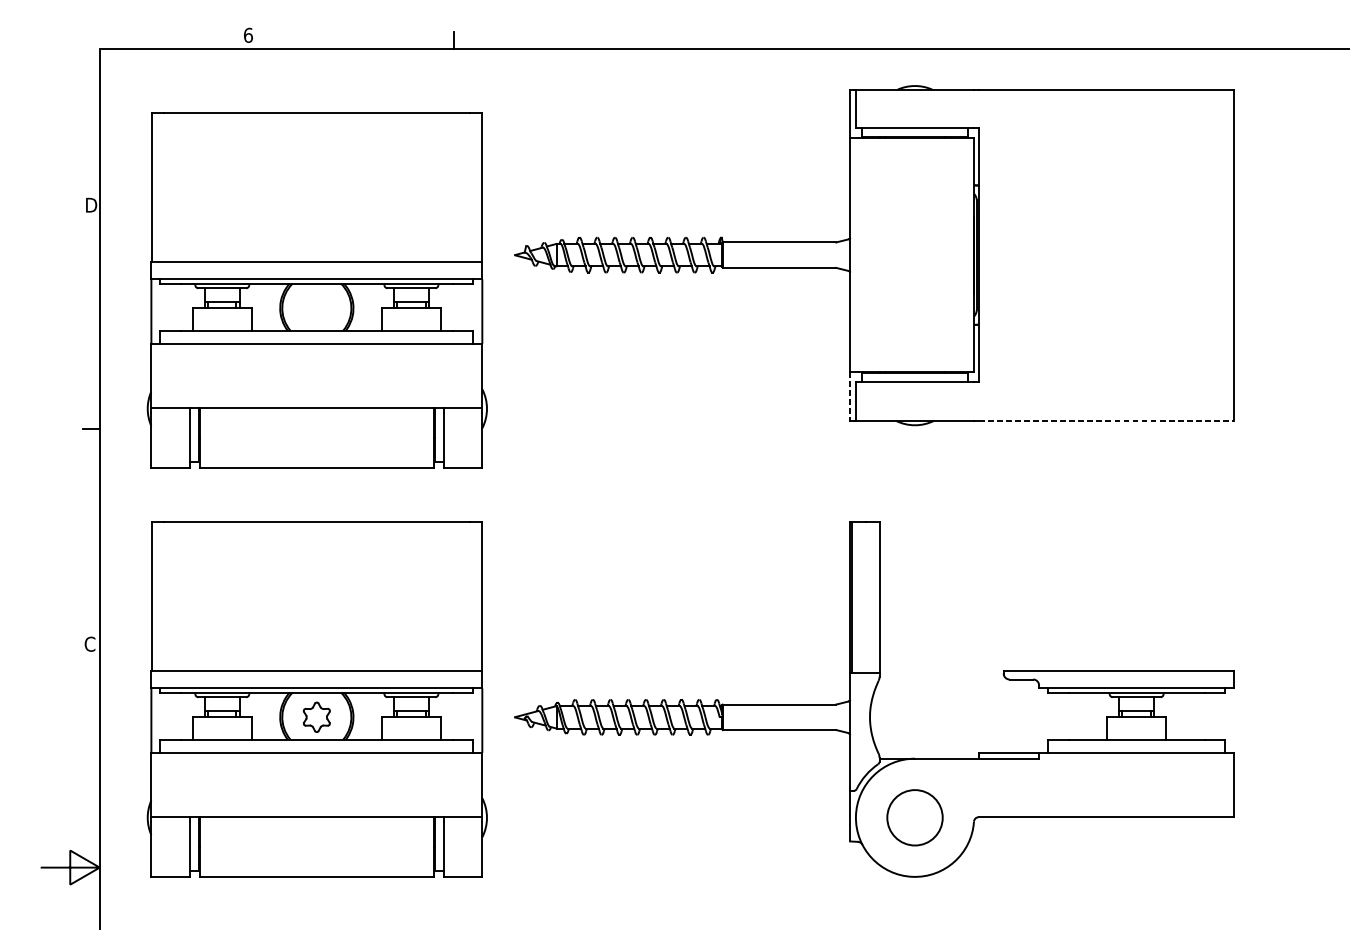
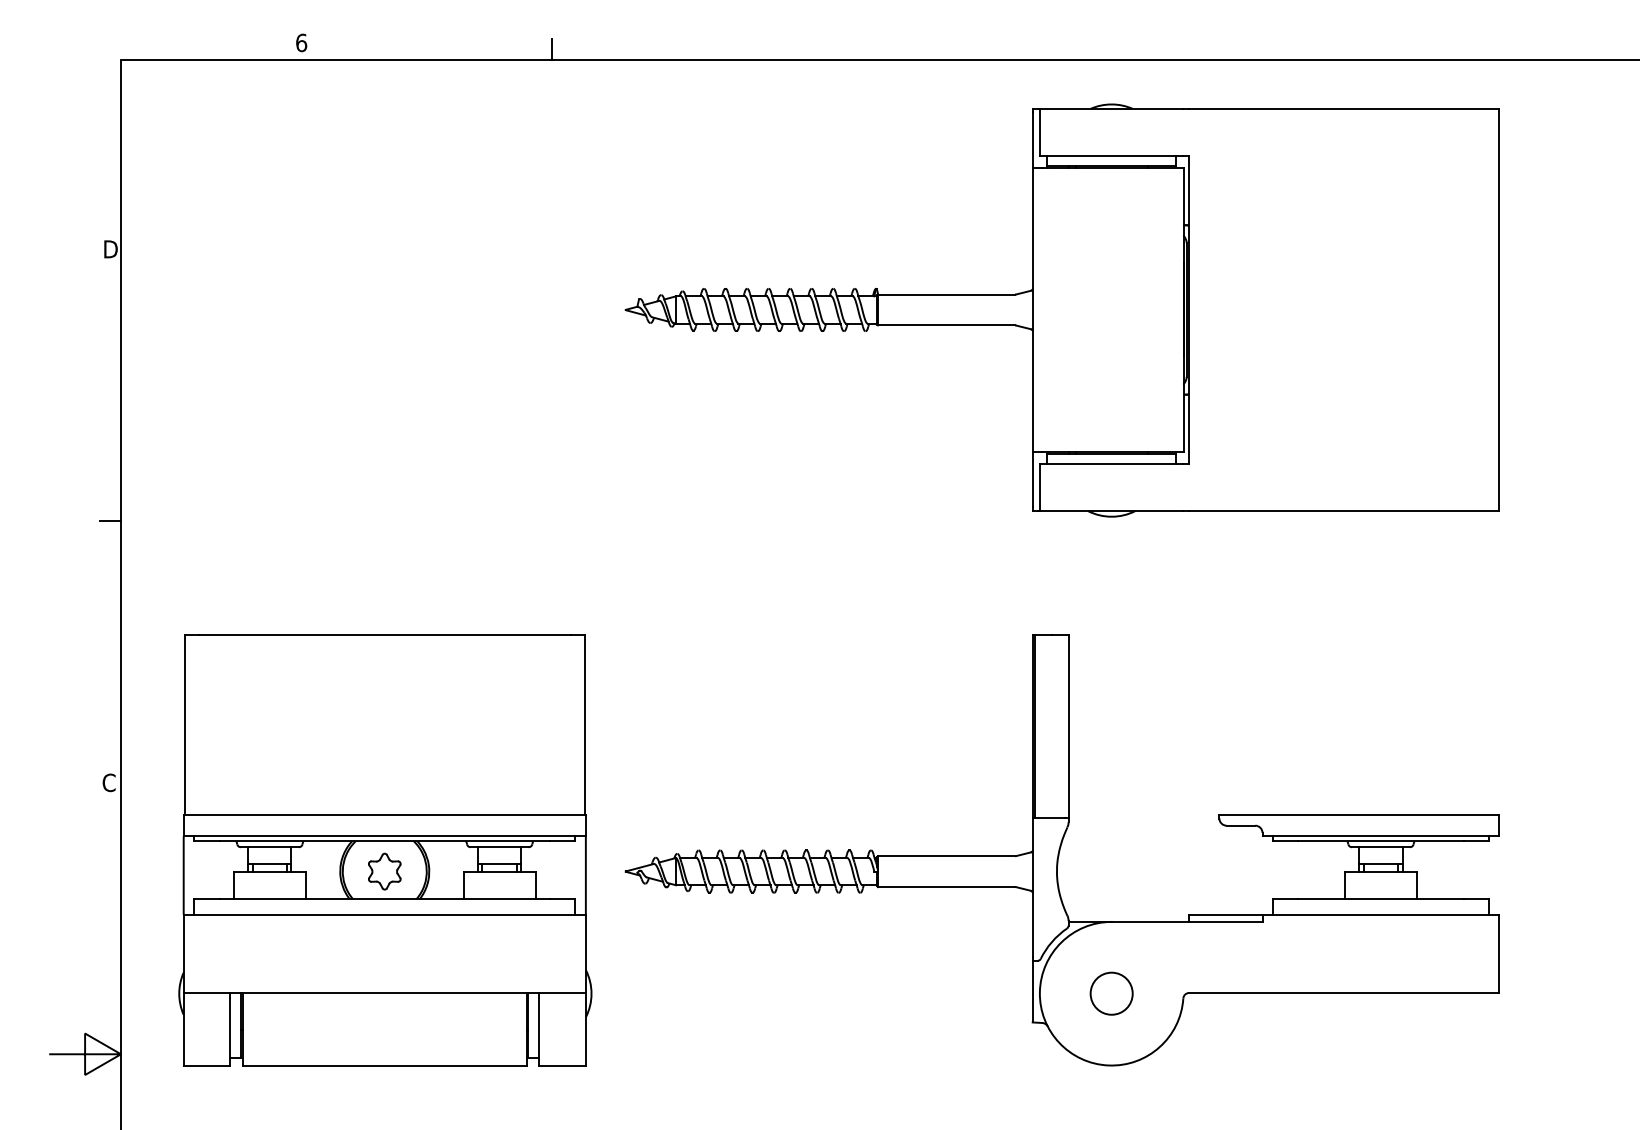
part: (317, 290) -> (385, 353), removed
line: (849, 394) -> (1032, 479), dashed -> solid
line: (1106, 420) -> (1344, 511), dashed -> solid
circle: (914, 817) -> (1111, 993), size x0.62

